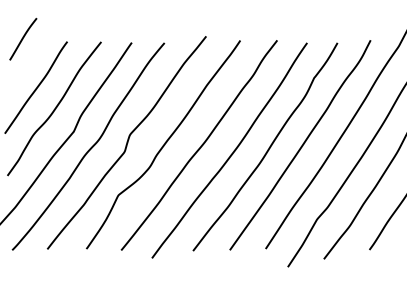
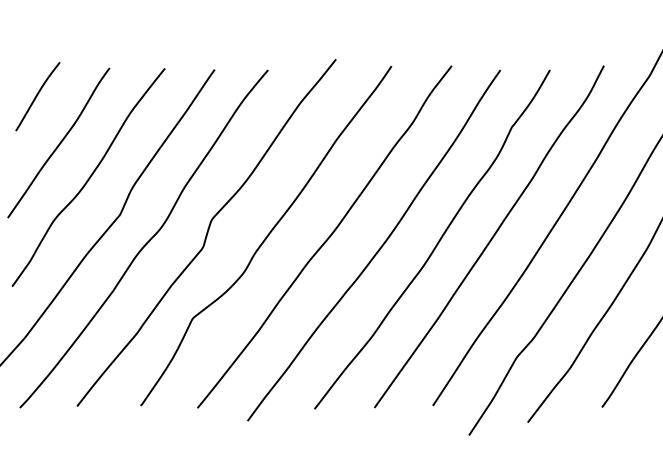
curve: (23, 38) -> (38, 95), moved

